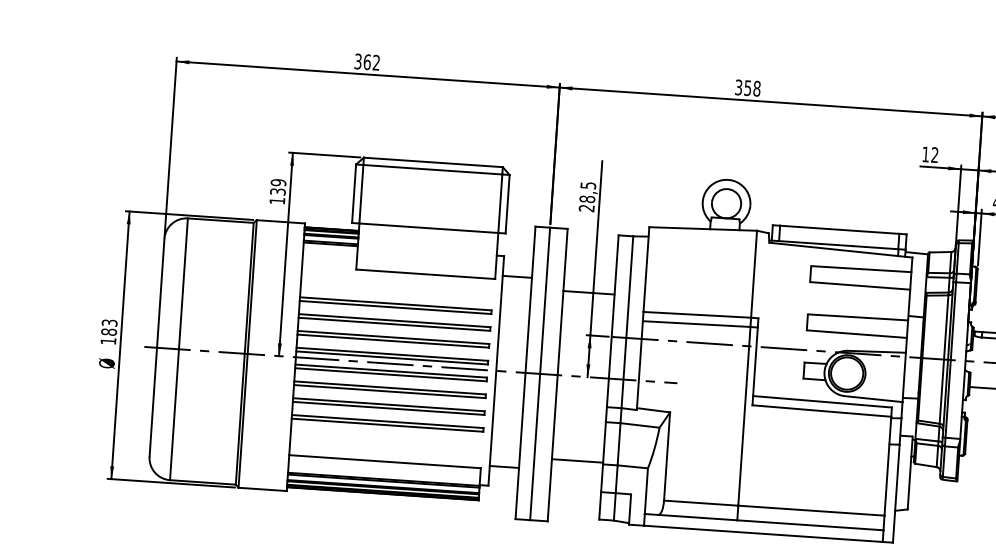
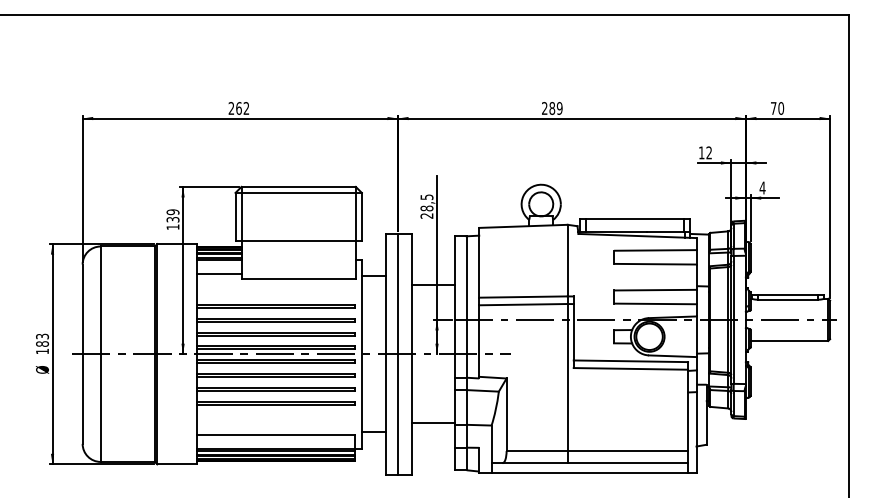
text: (358, 61) -> (231, 108), 362 -> 262
text: (748, 88) -> (552, 108), 358 -> 289
line: (328, 262) -> (218, 274), added

